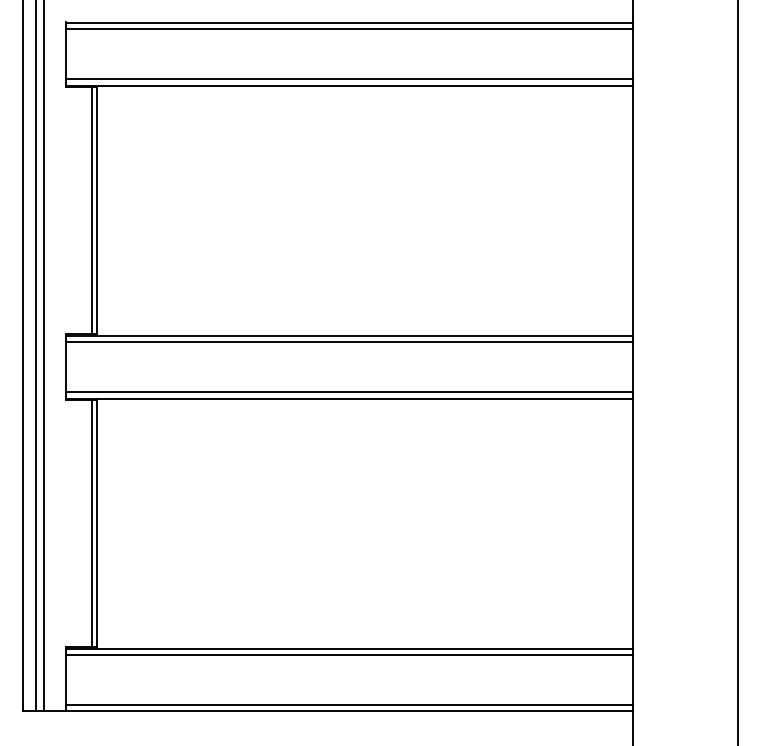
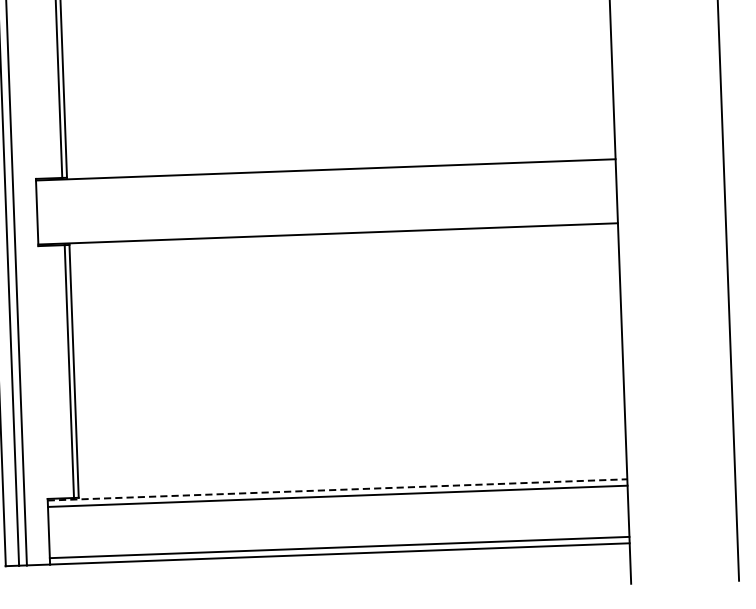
line: (349, 342) -> (326, 176), removed
line: (349, 392) -> (327, 227), removed
line: (349, 648) -> (337, 489), solid -> dashed

